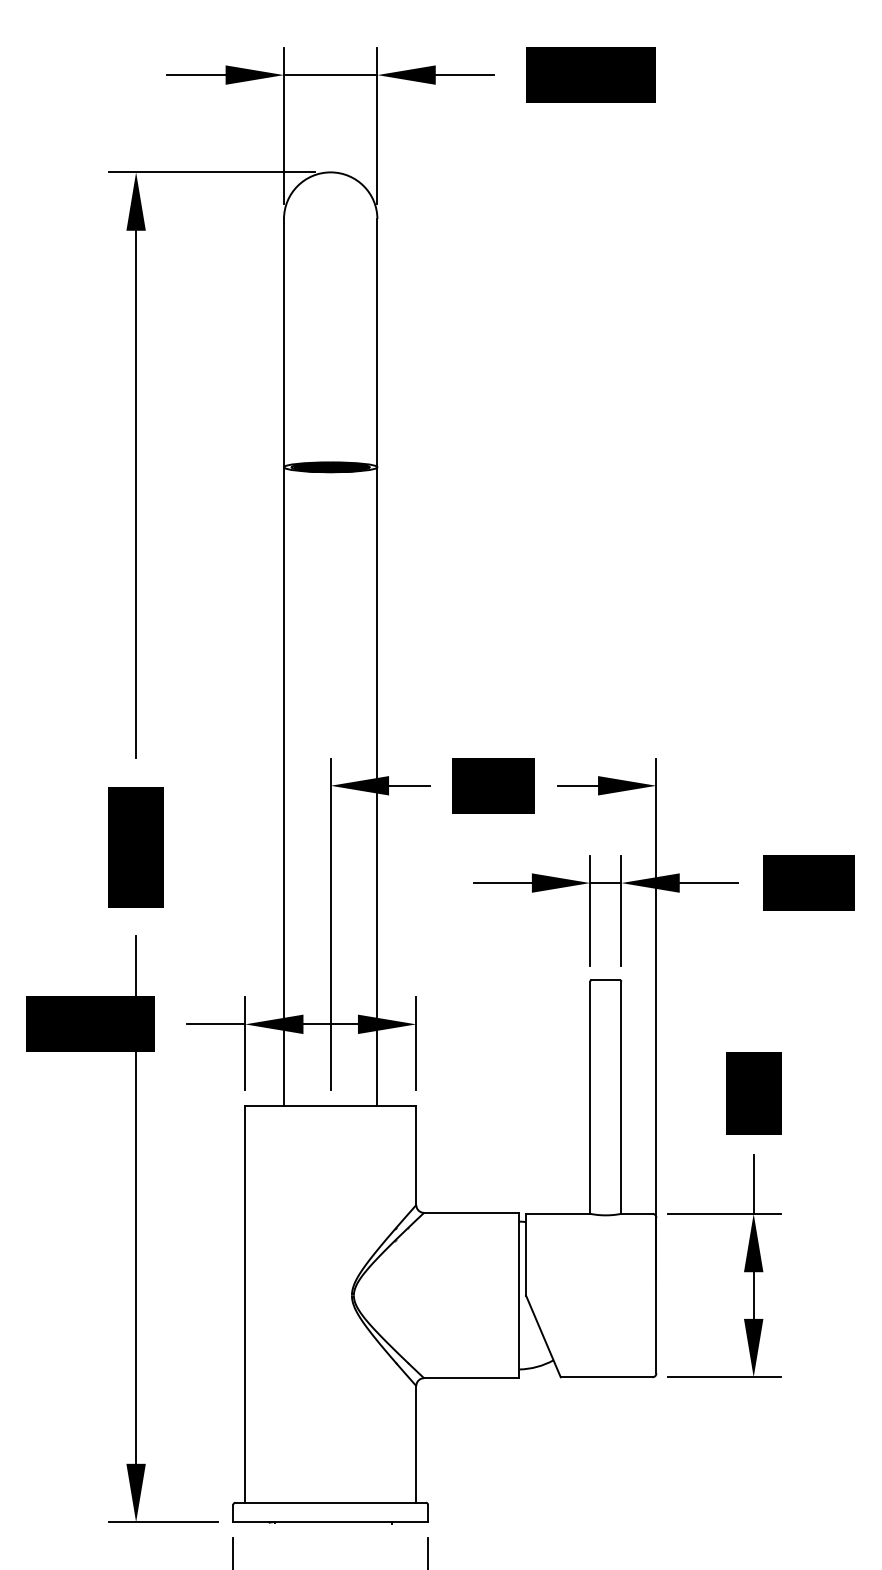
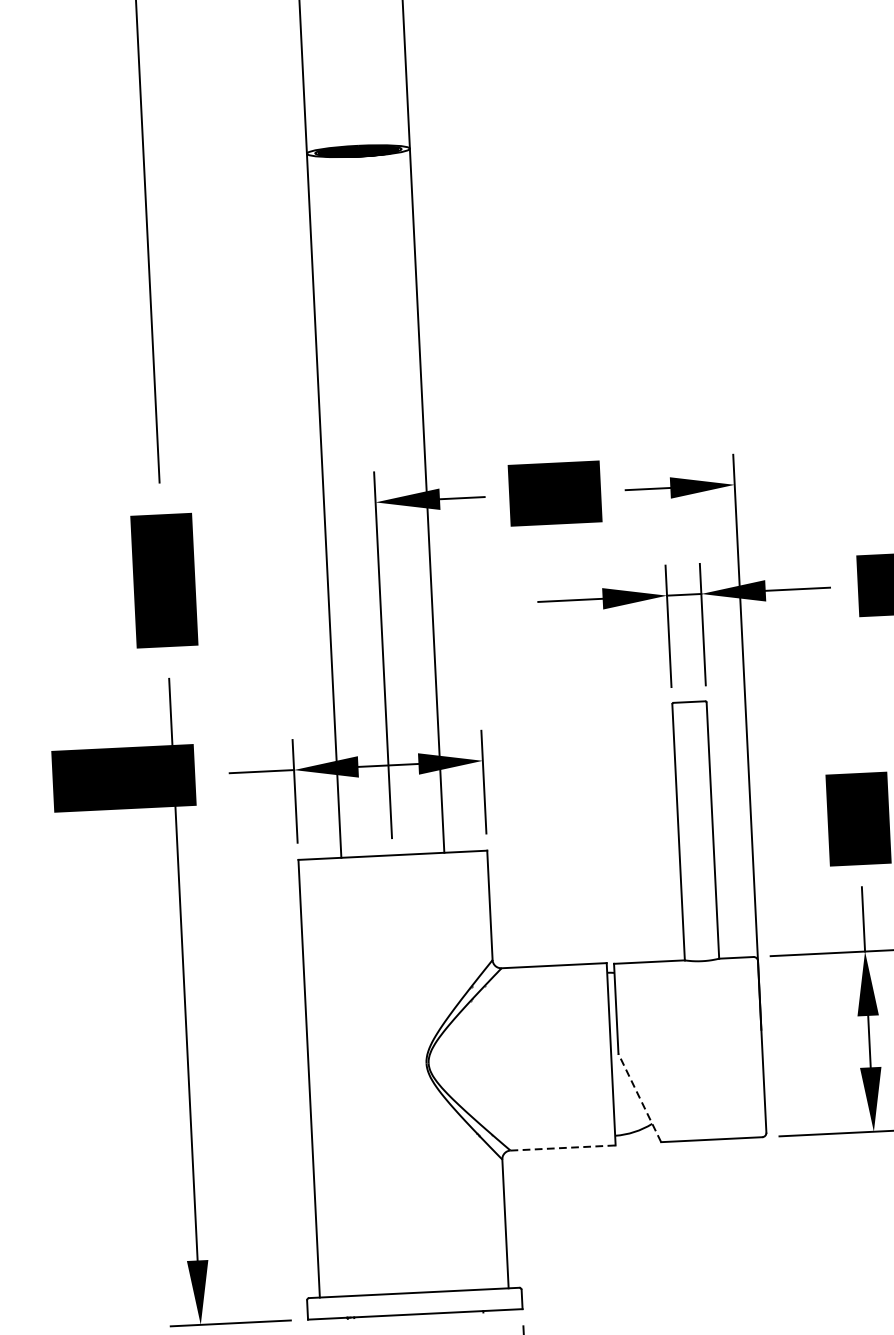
line: (543, 1335) -> (639, 1097), solid -> dashed
line: (471, 1378) -> (562, 1148), solid -> dashed

